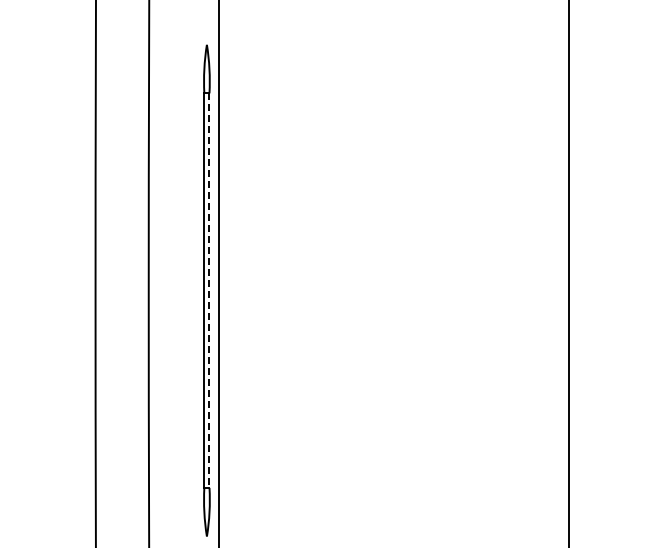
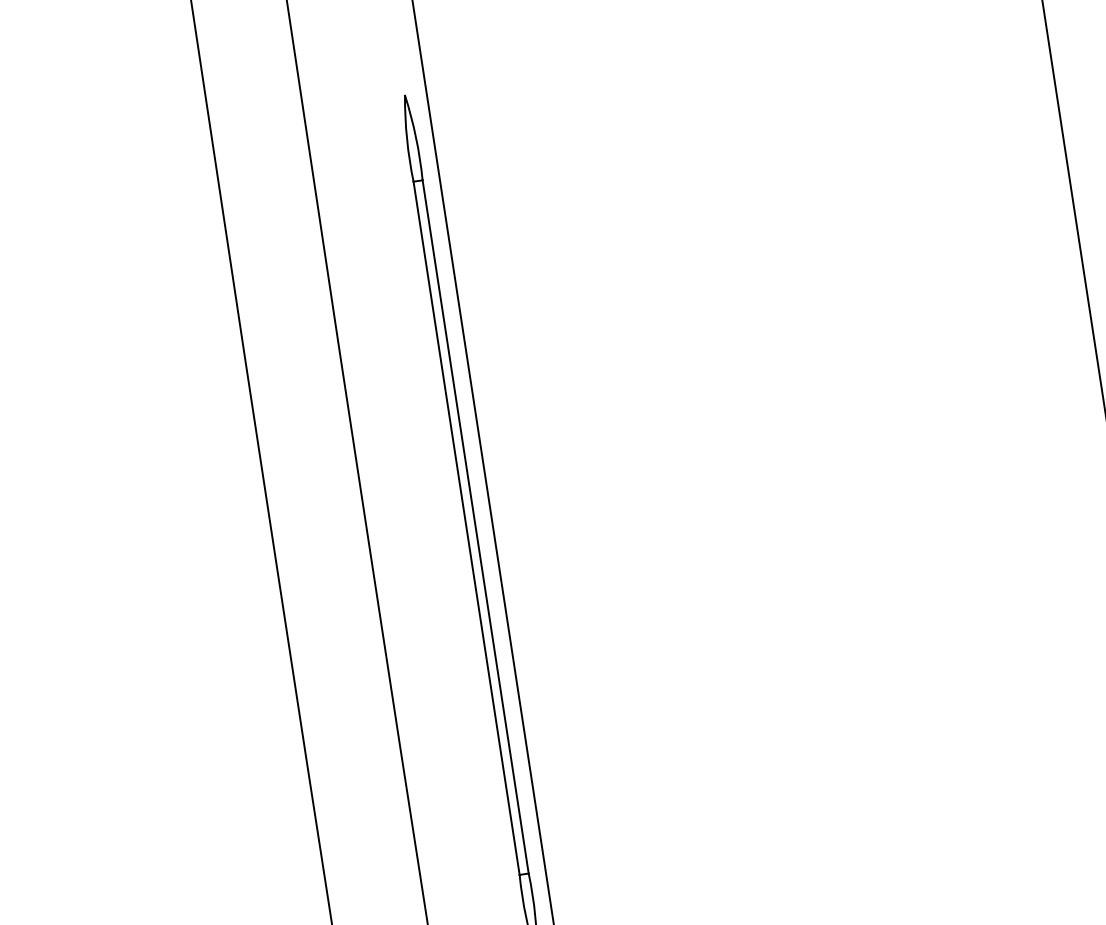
line: (209, 291) -> (475, 528), dashed -> solid

